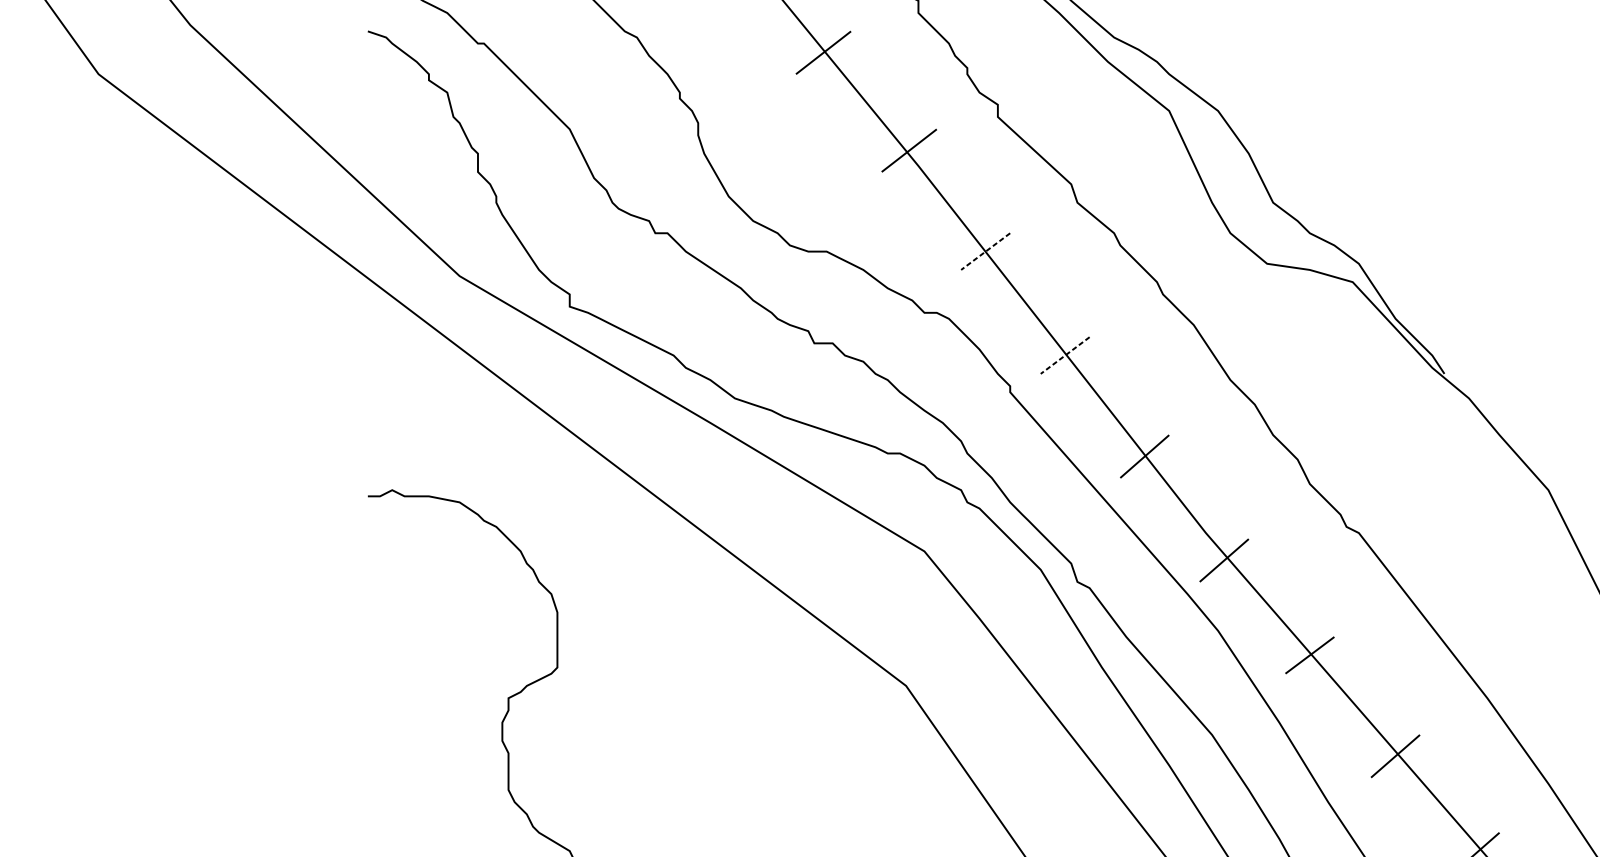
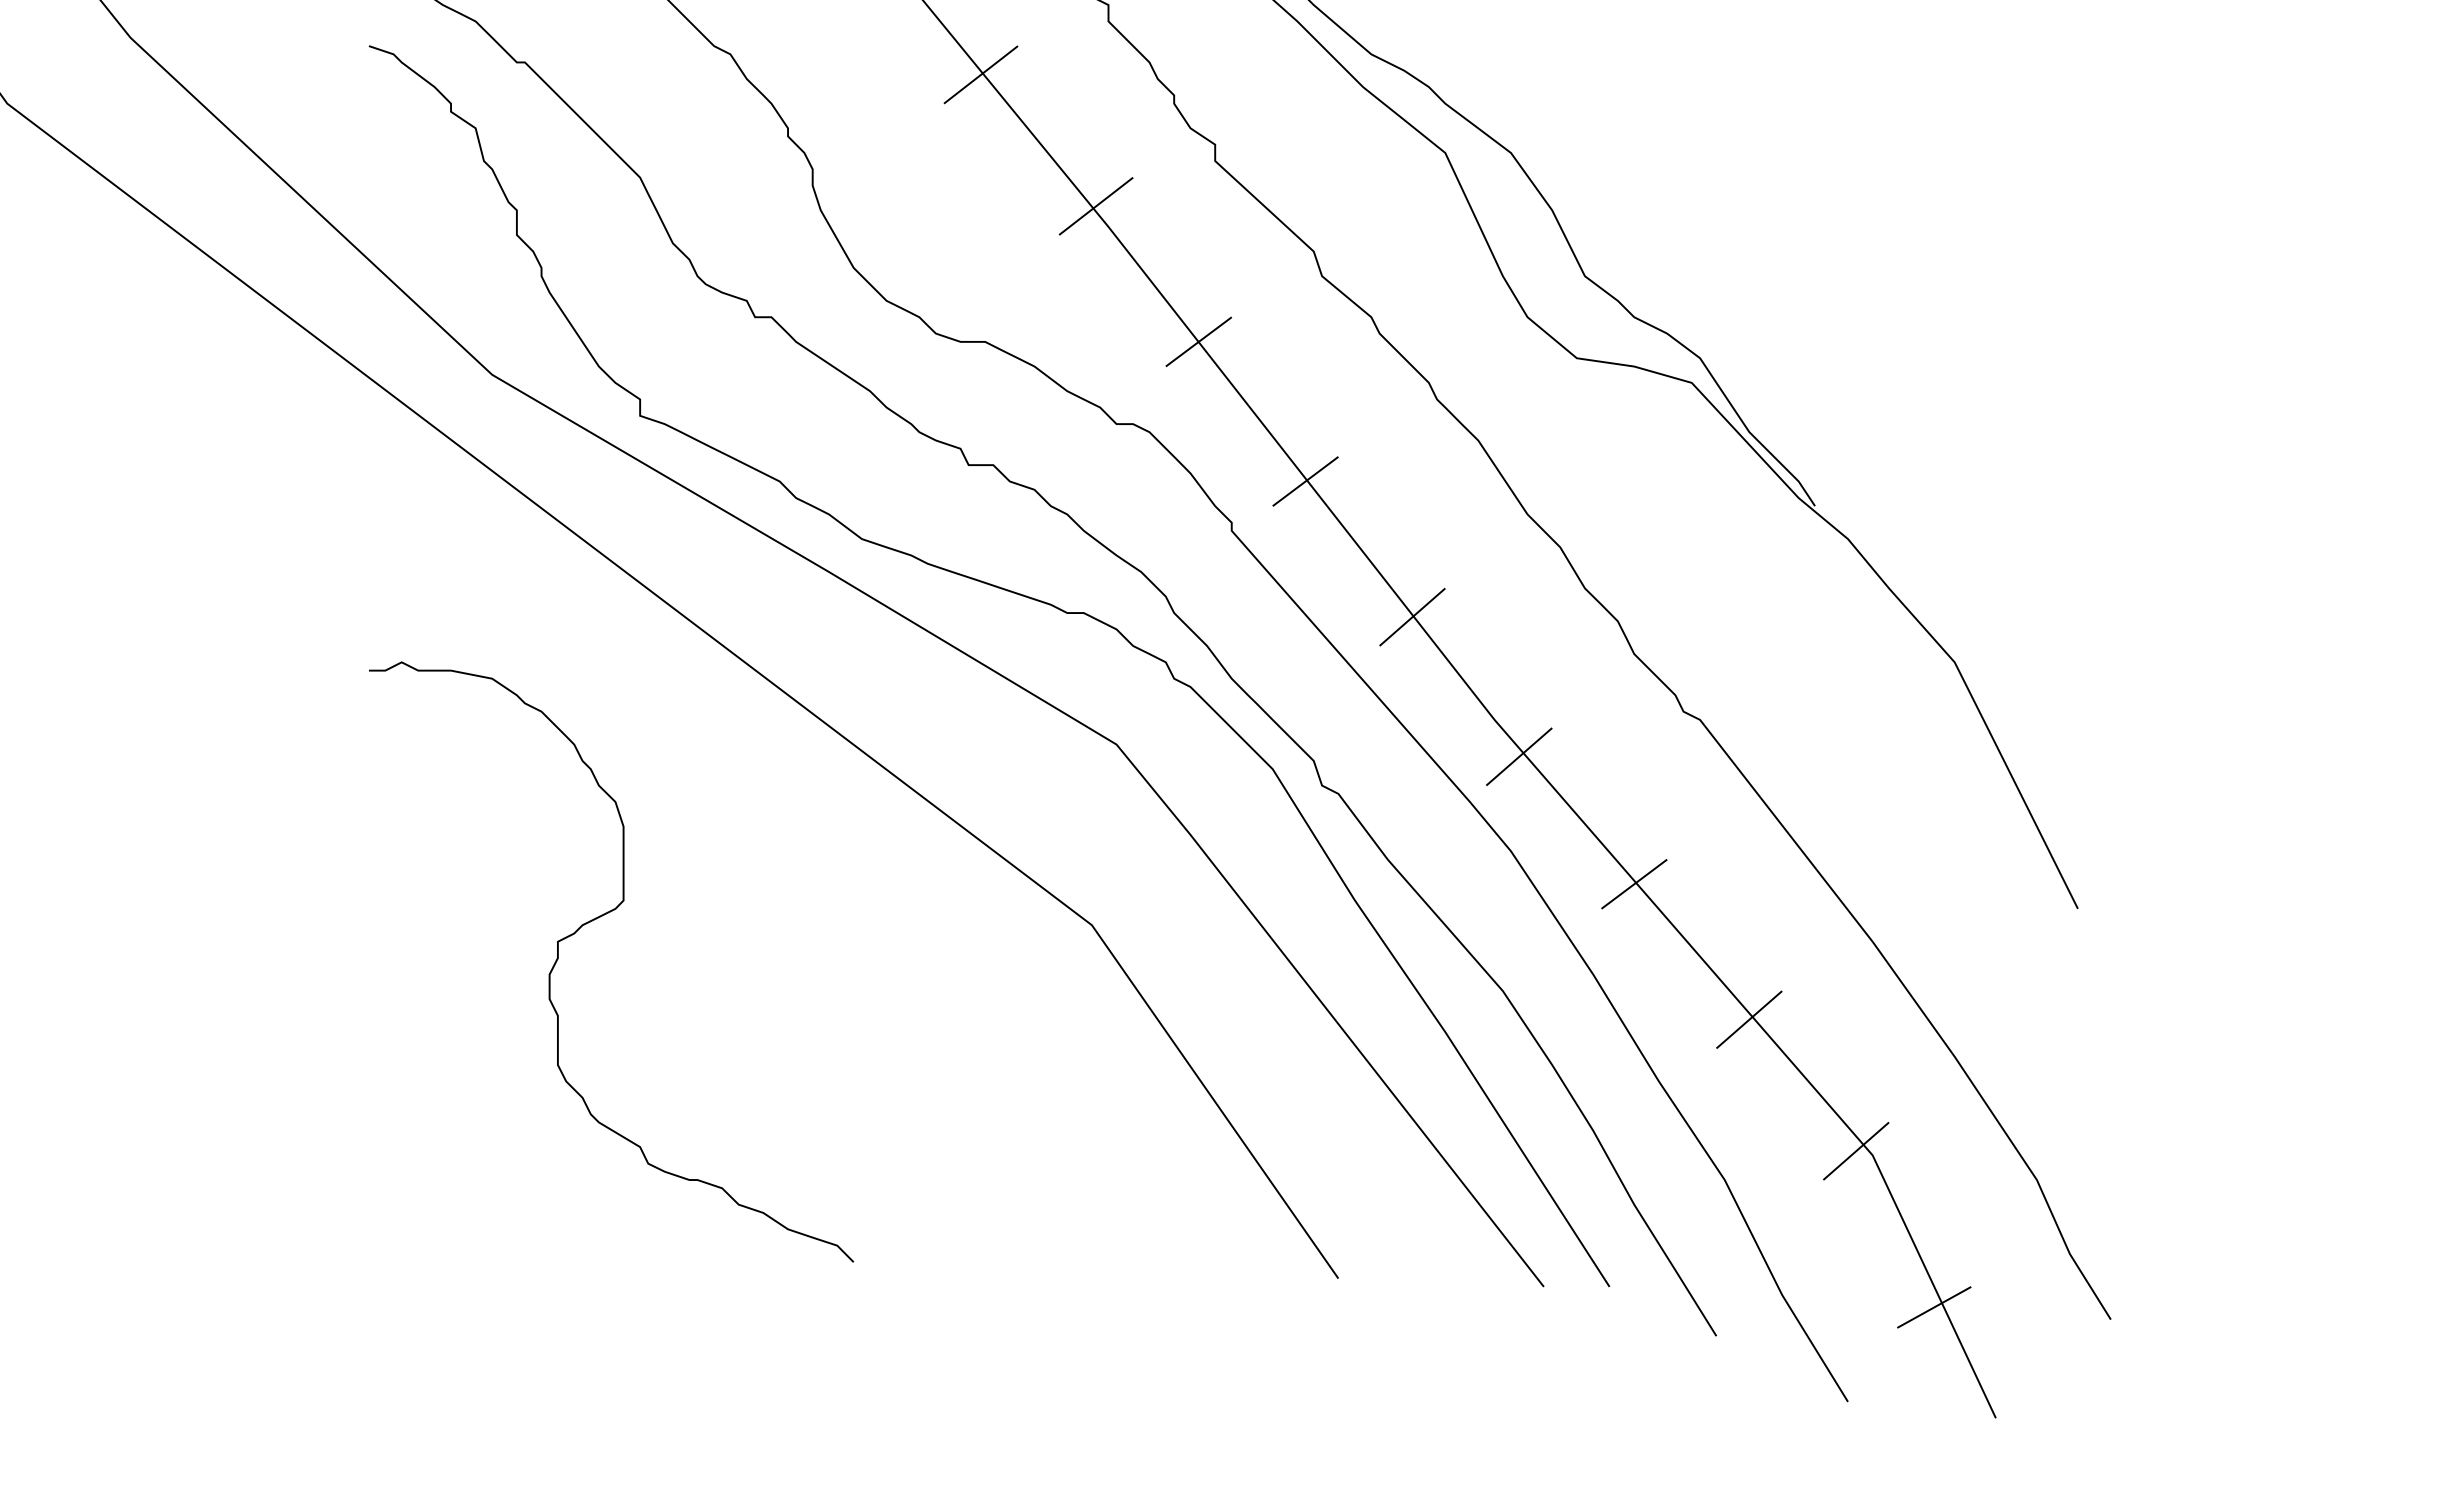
line: (985, 252) -> (1198, 342), dashed -> solid
line: (1065, 355) -> (1305, 481), dashed -> solid

